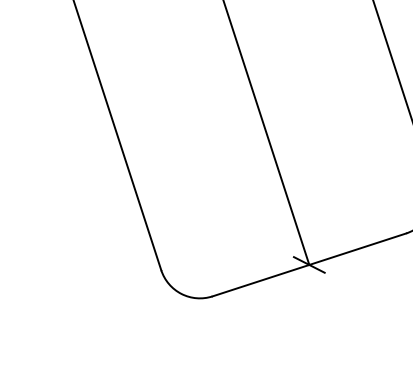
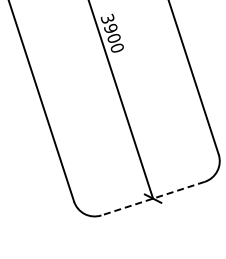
line: (308, 264) -> (152, 198), solid -> dashed

